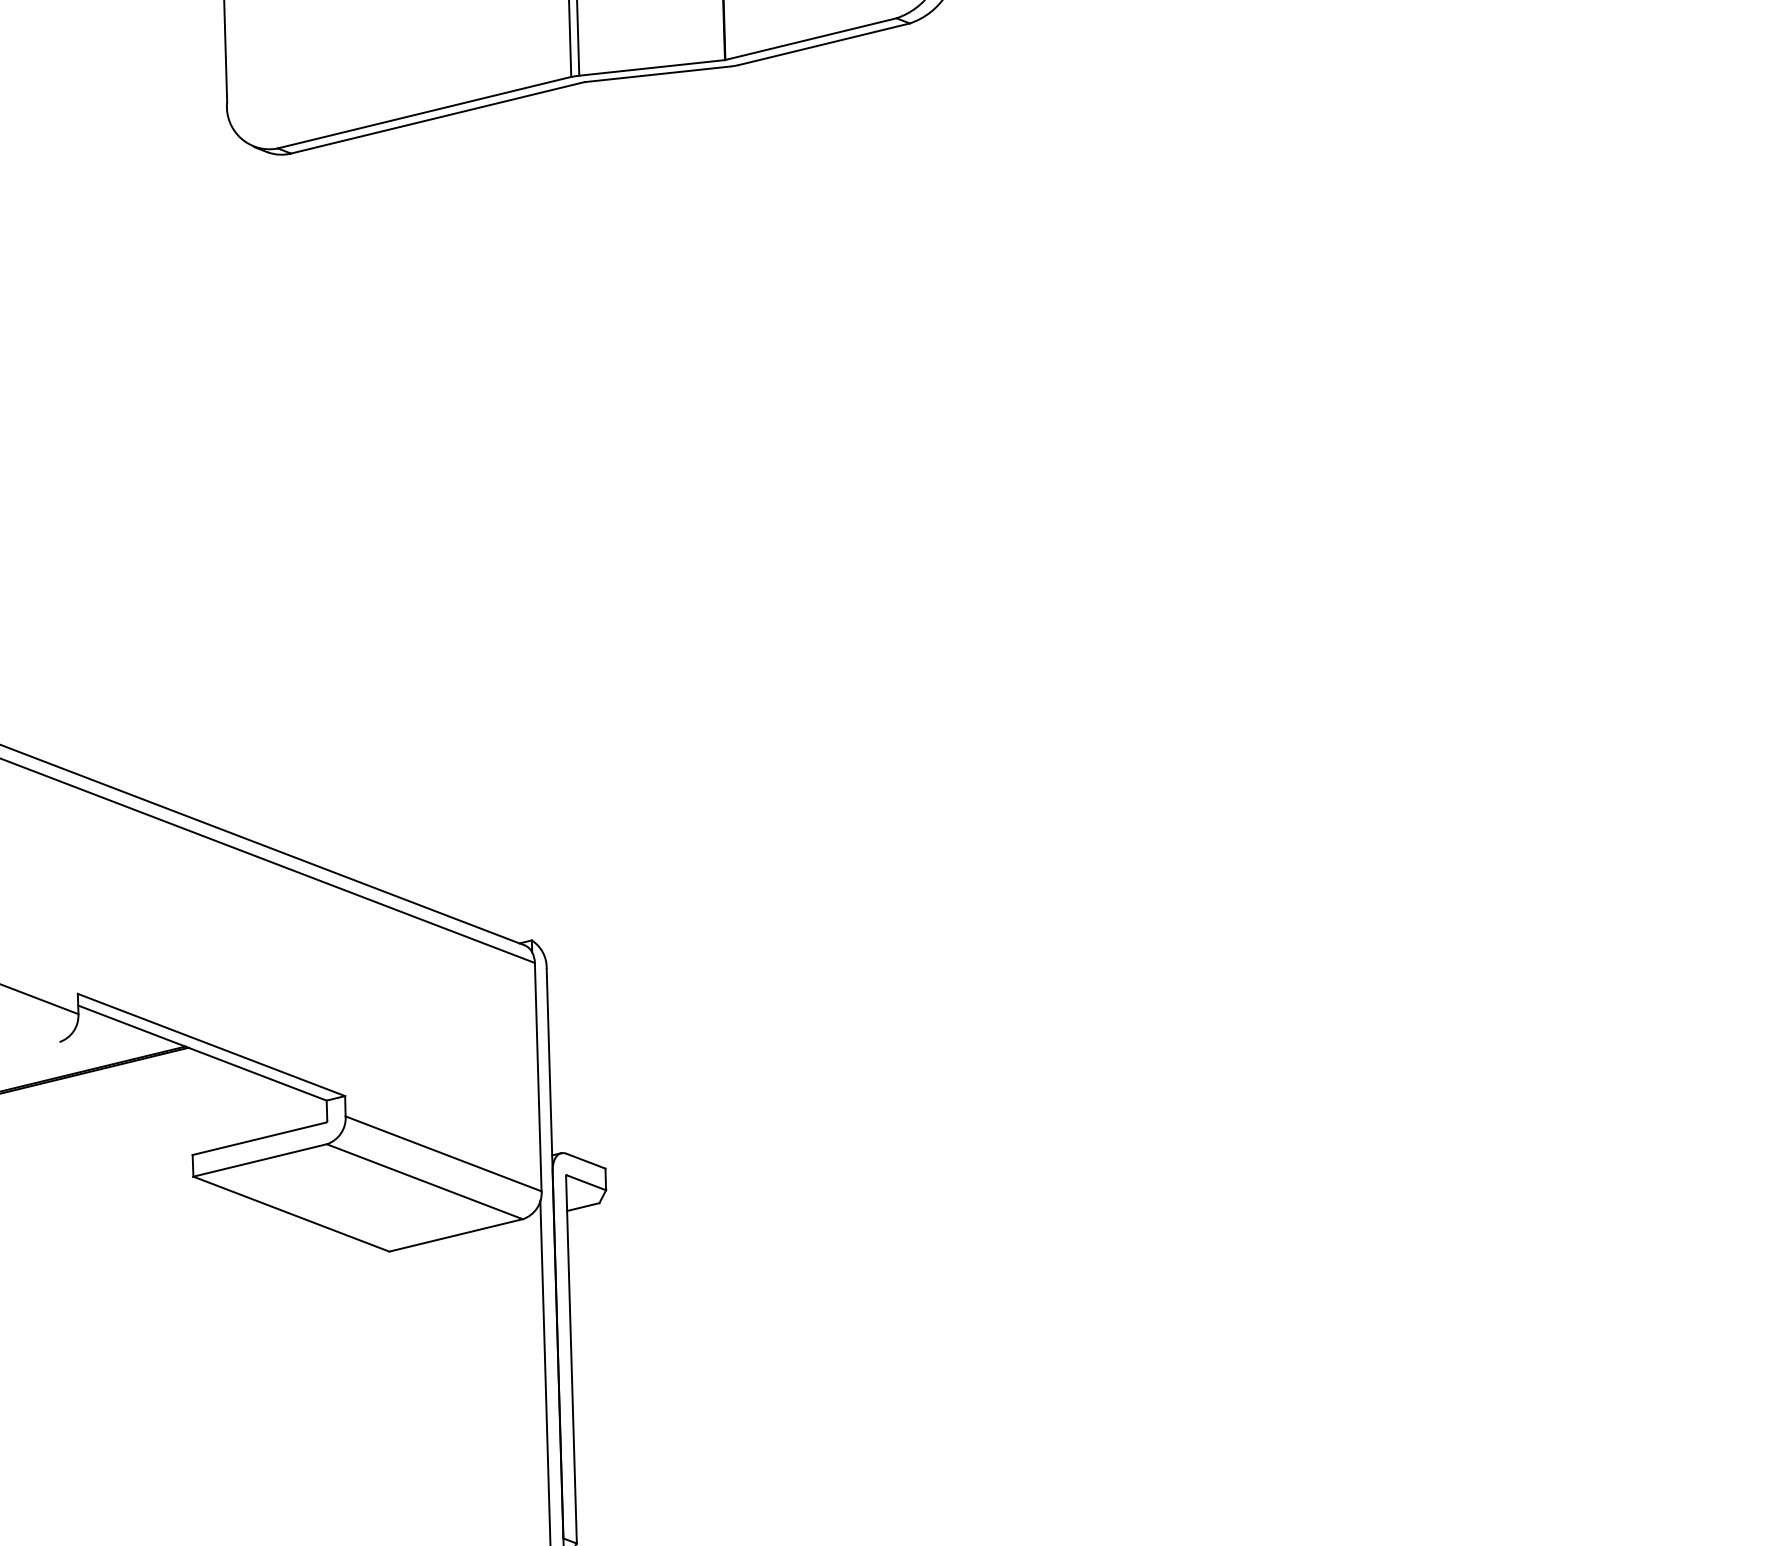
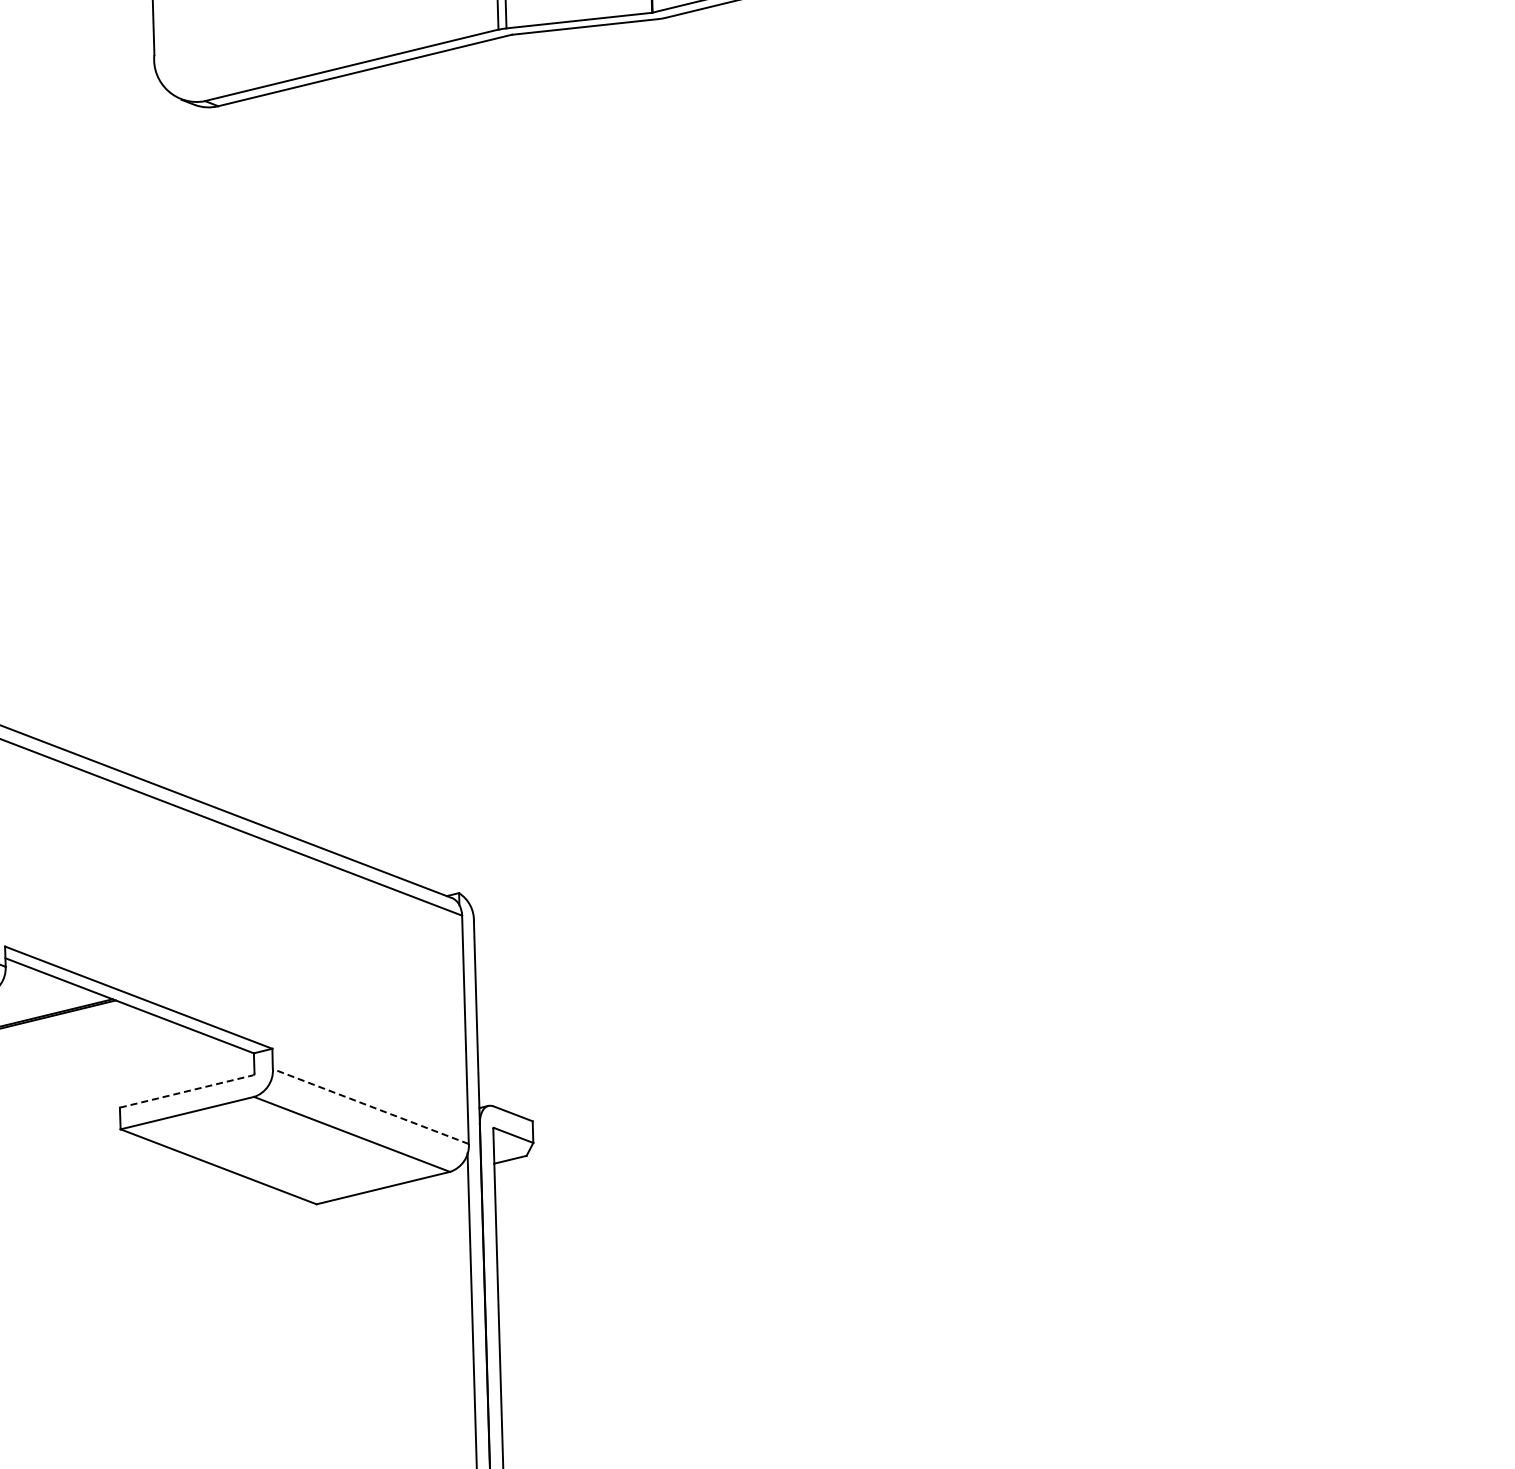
line: (259, 1138) -> (186, 1091), solid -> dashed
line: (443, 1153) -> (370, 1106), solid -> dashed

